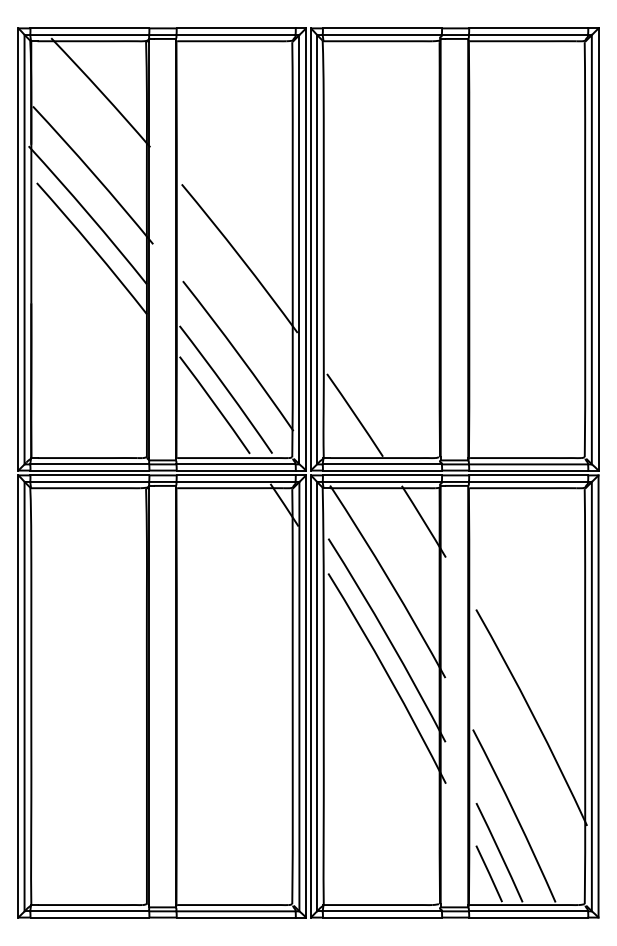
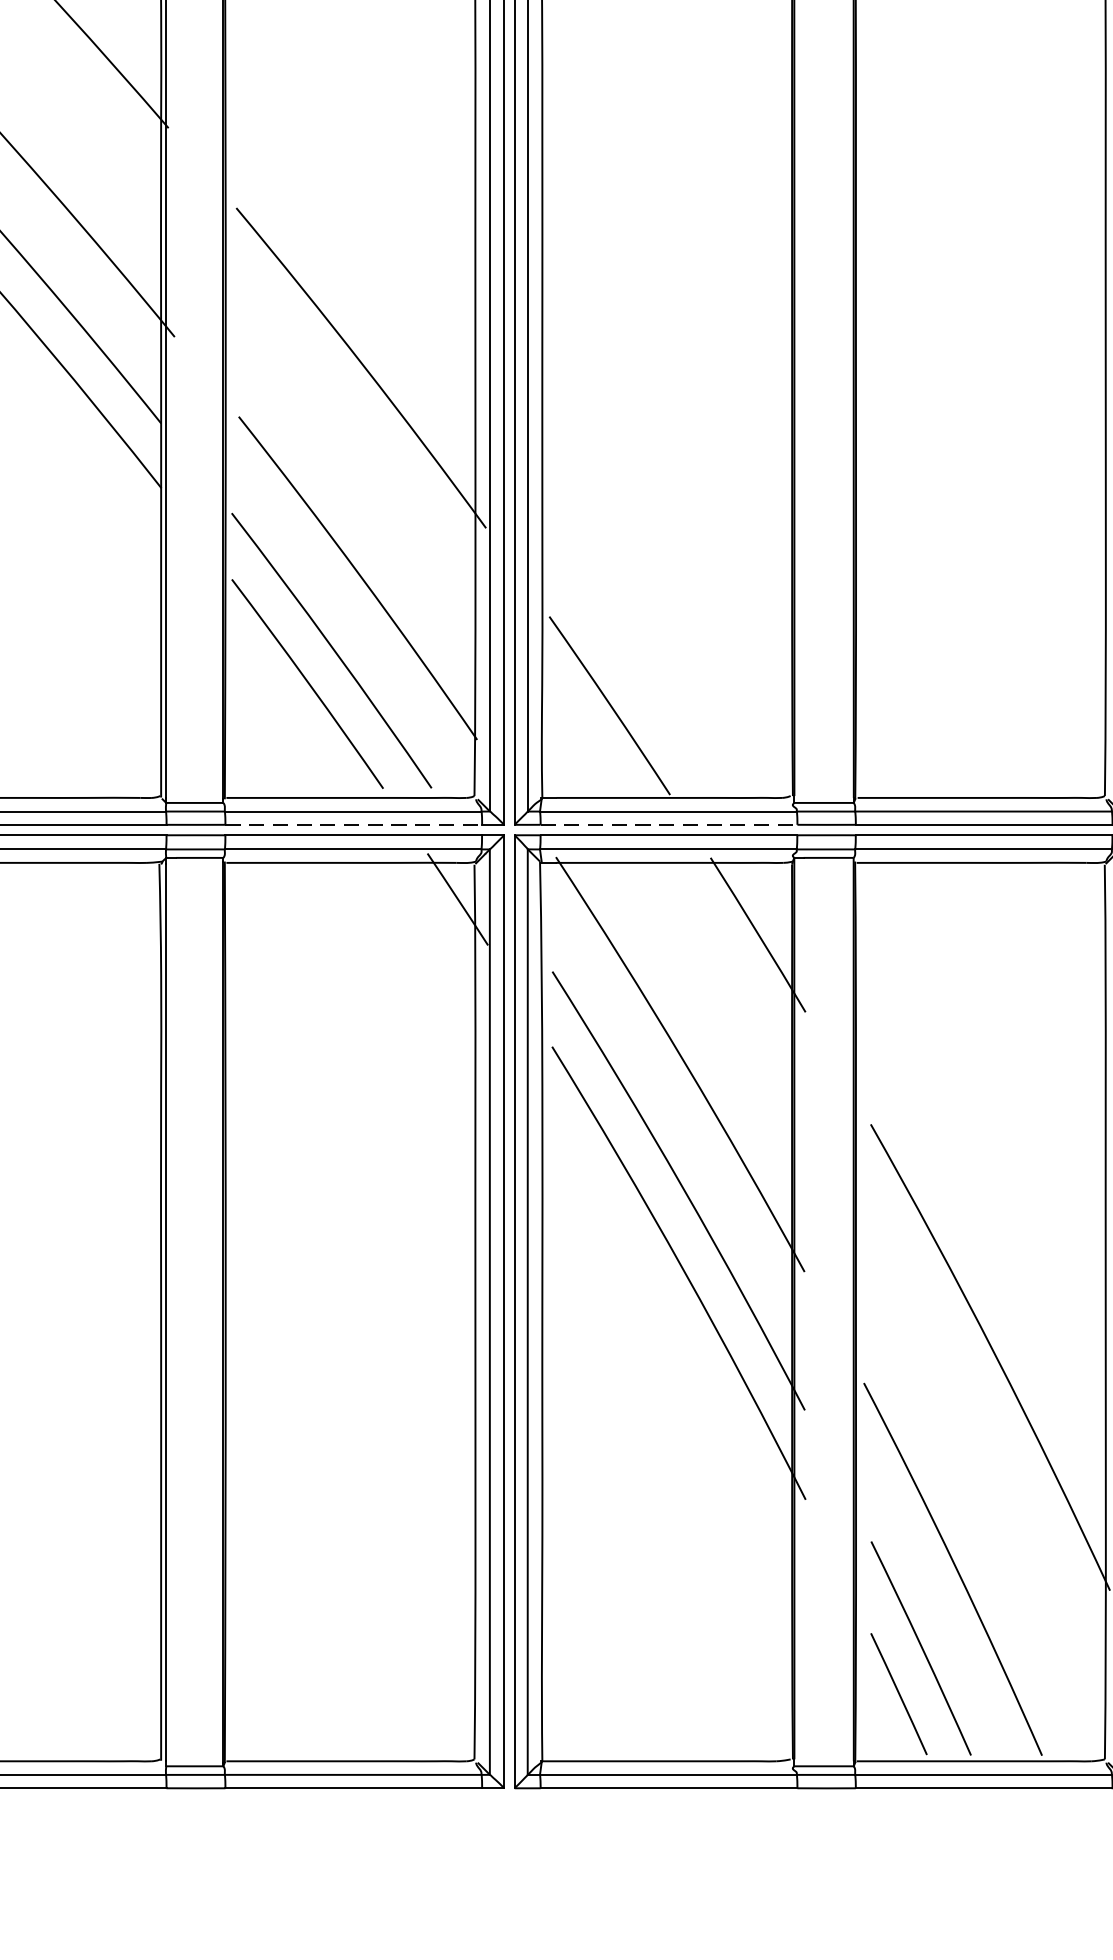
line: (236, 470) -> (354, 824), solid -> dashed
line: (382, 470) -> (668, 824), solid -> dashed

